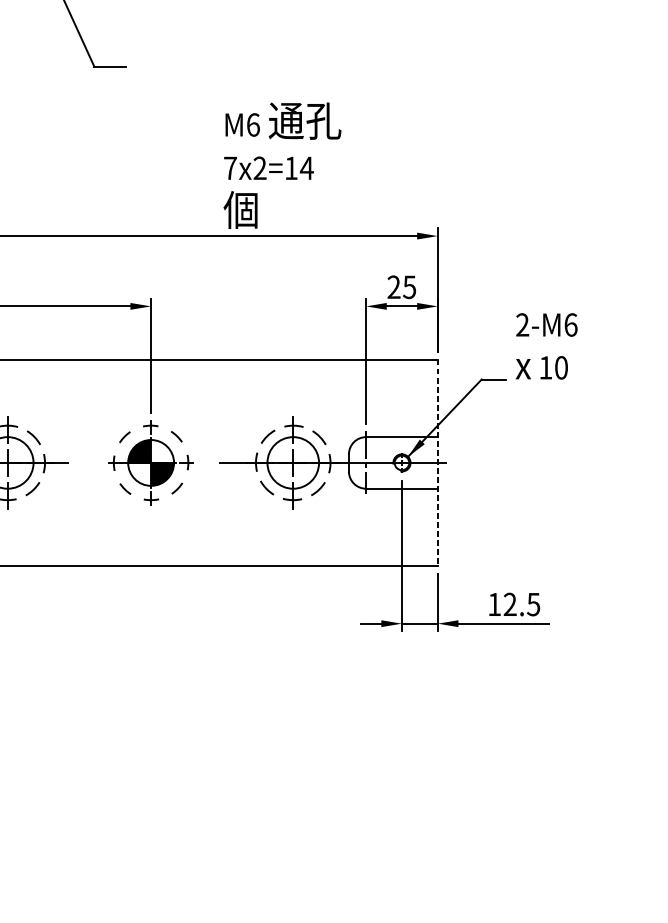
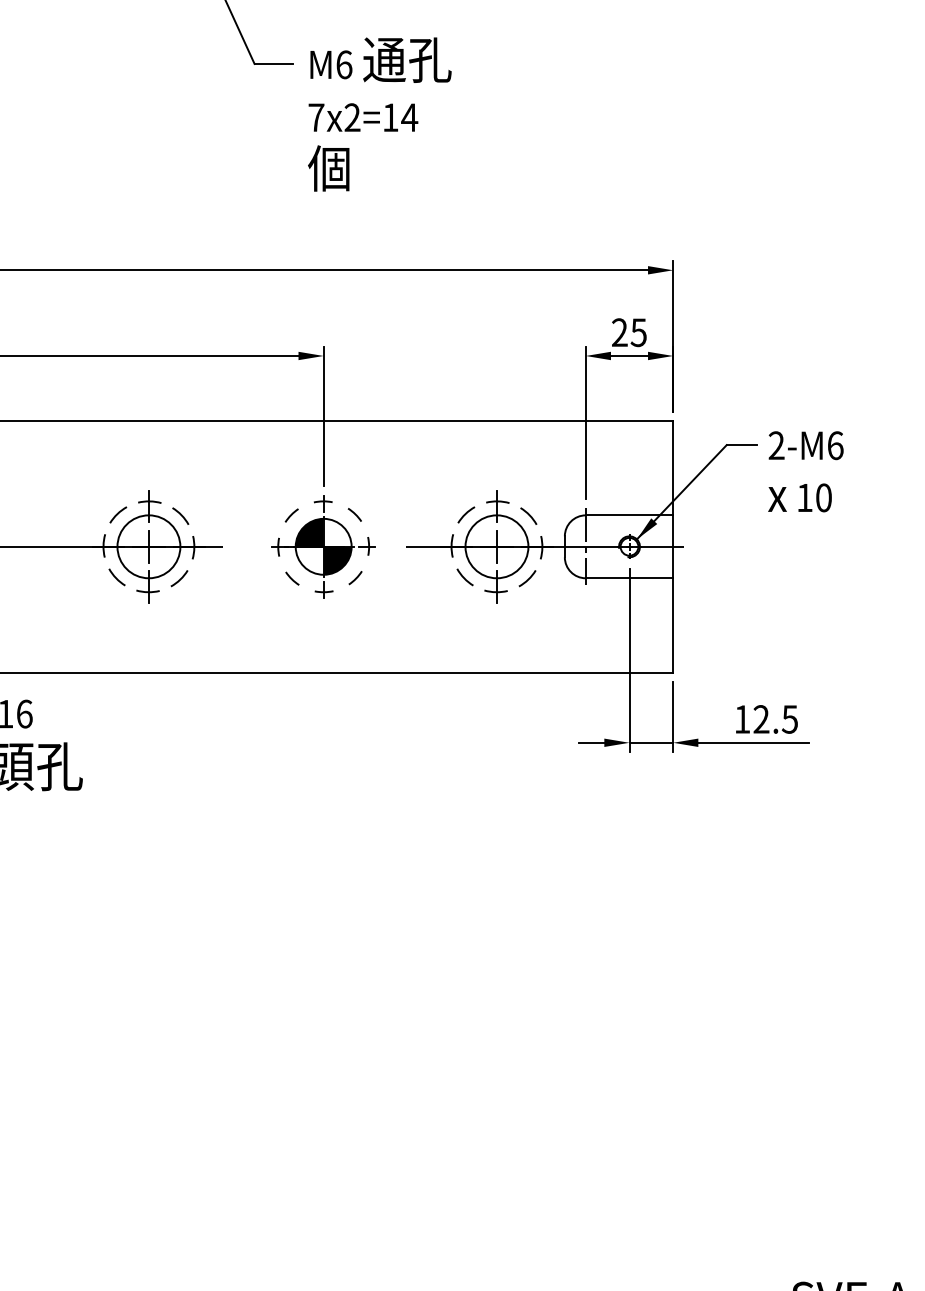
text: (282, 165) -> (379, 114), moved
text: (546, 346) -> (805, 471), moved
line: (438, 462) -> (673, 546), dashed -> solid

